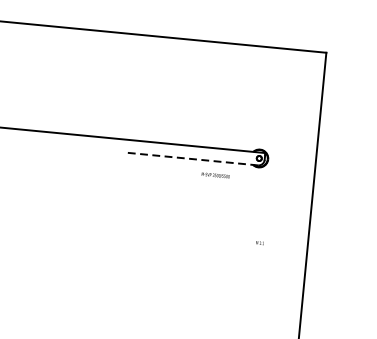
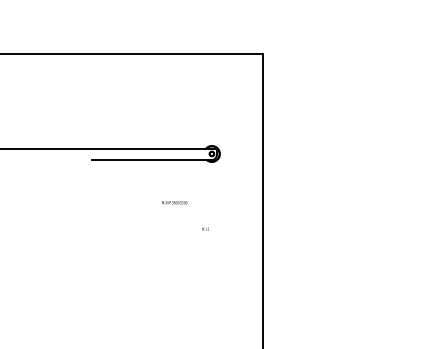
line: (191, 159) -> (151, 160), dashed -> solid
text: (215, 175) -> (174, 202), moved
text: (259, 242) -> (205, 228), moved

